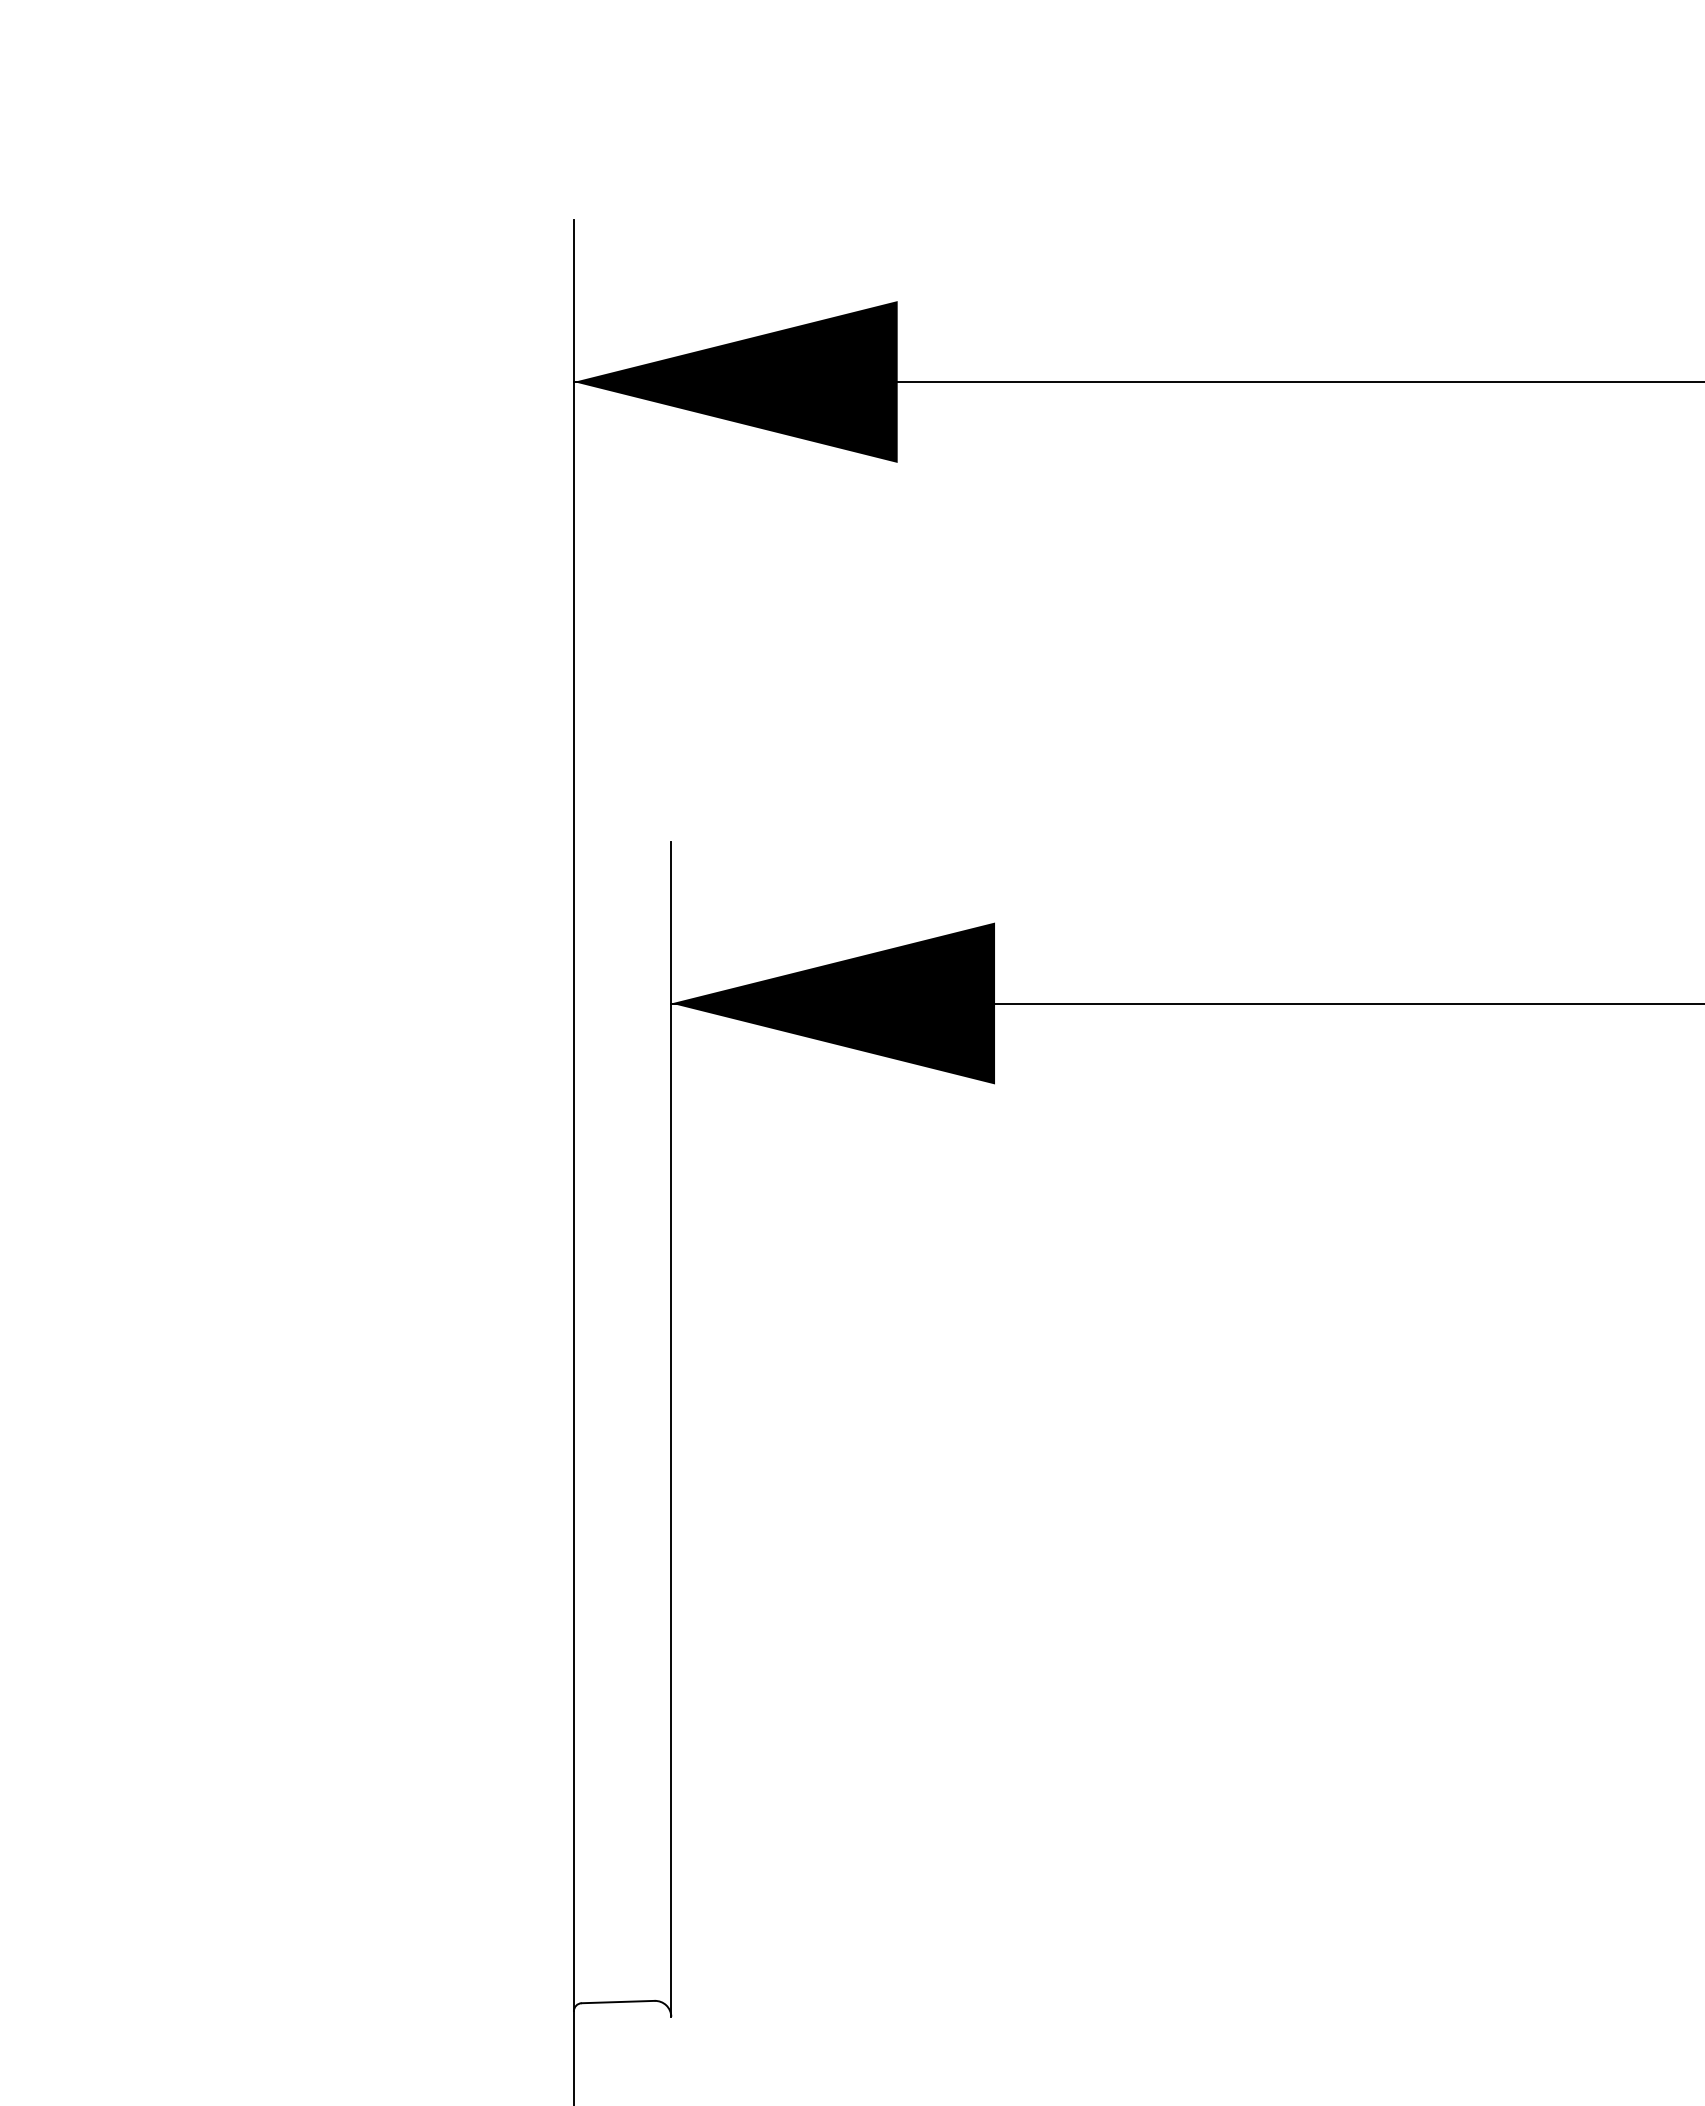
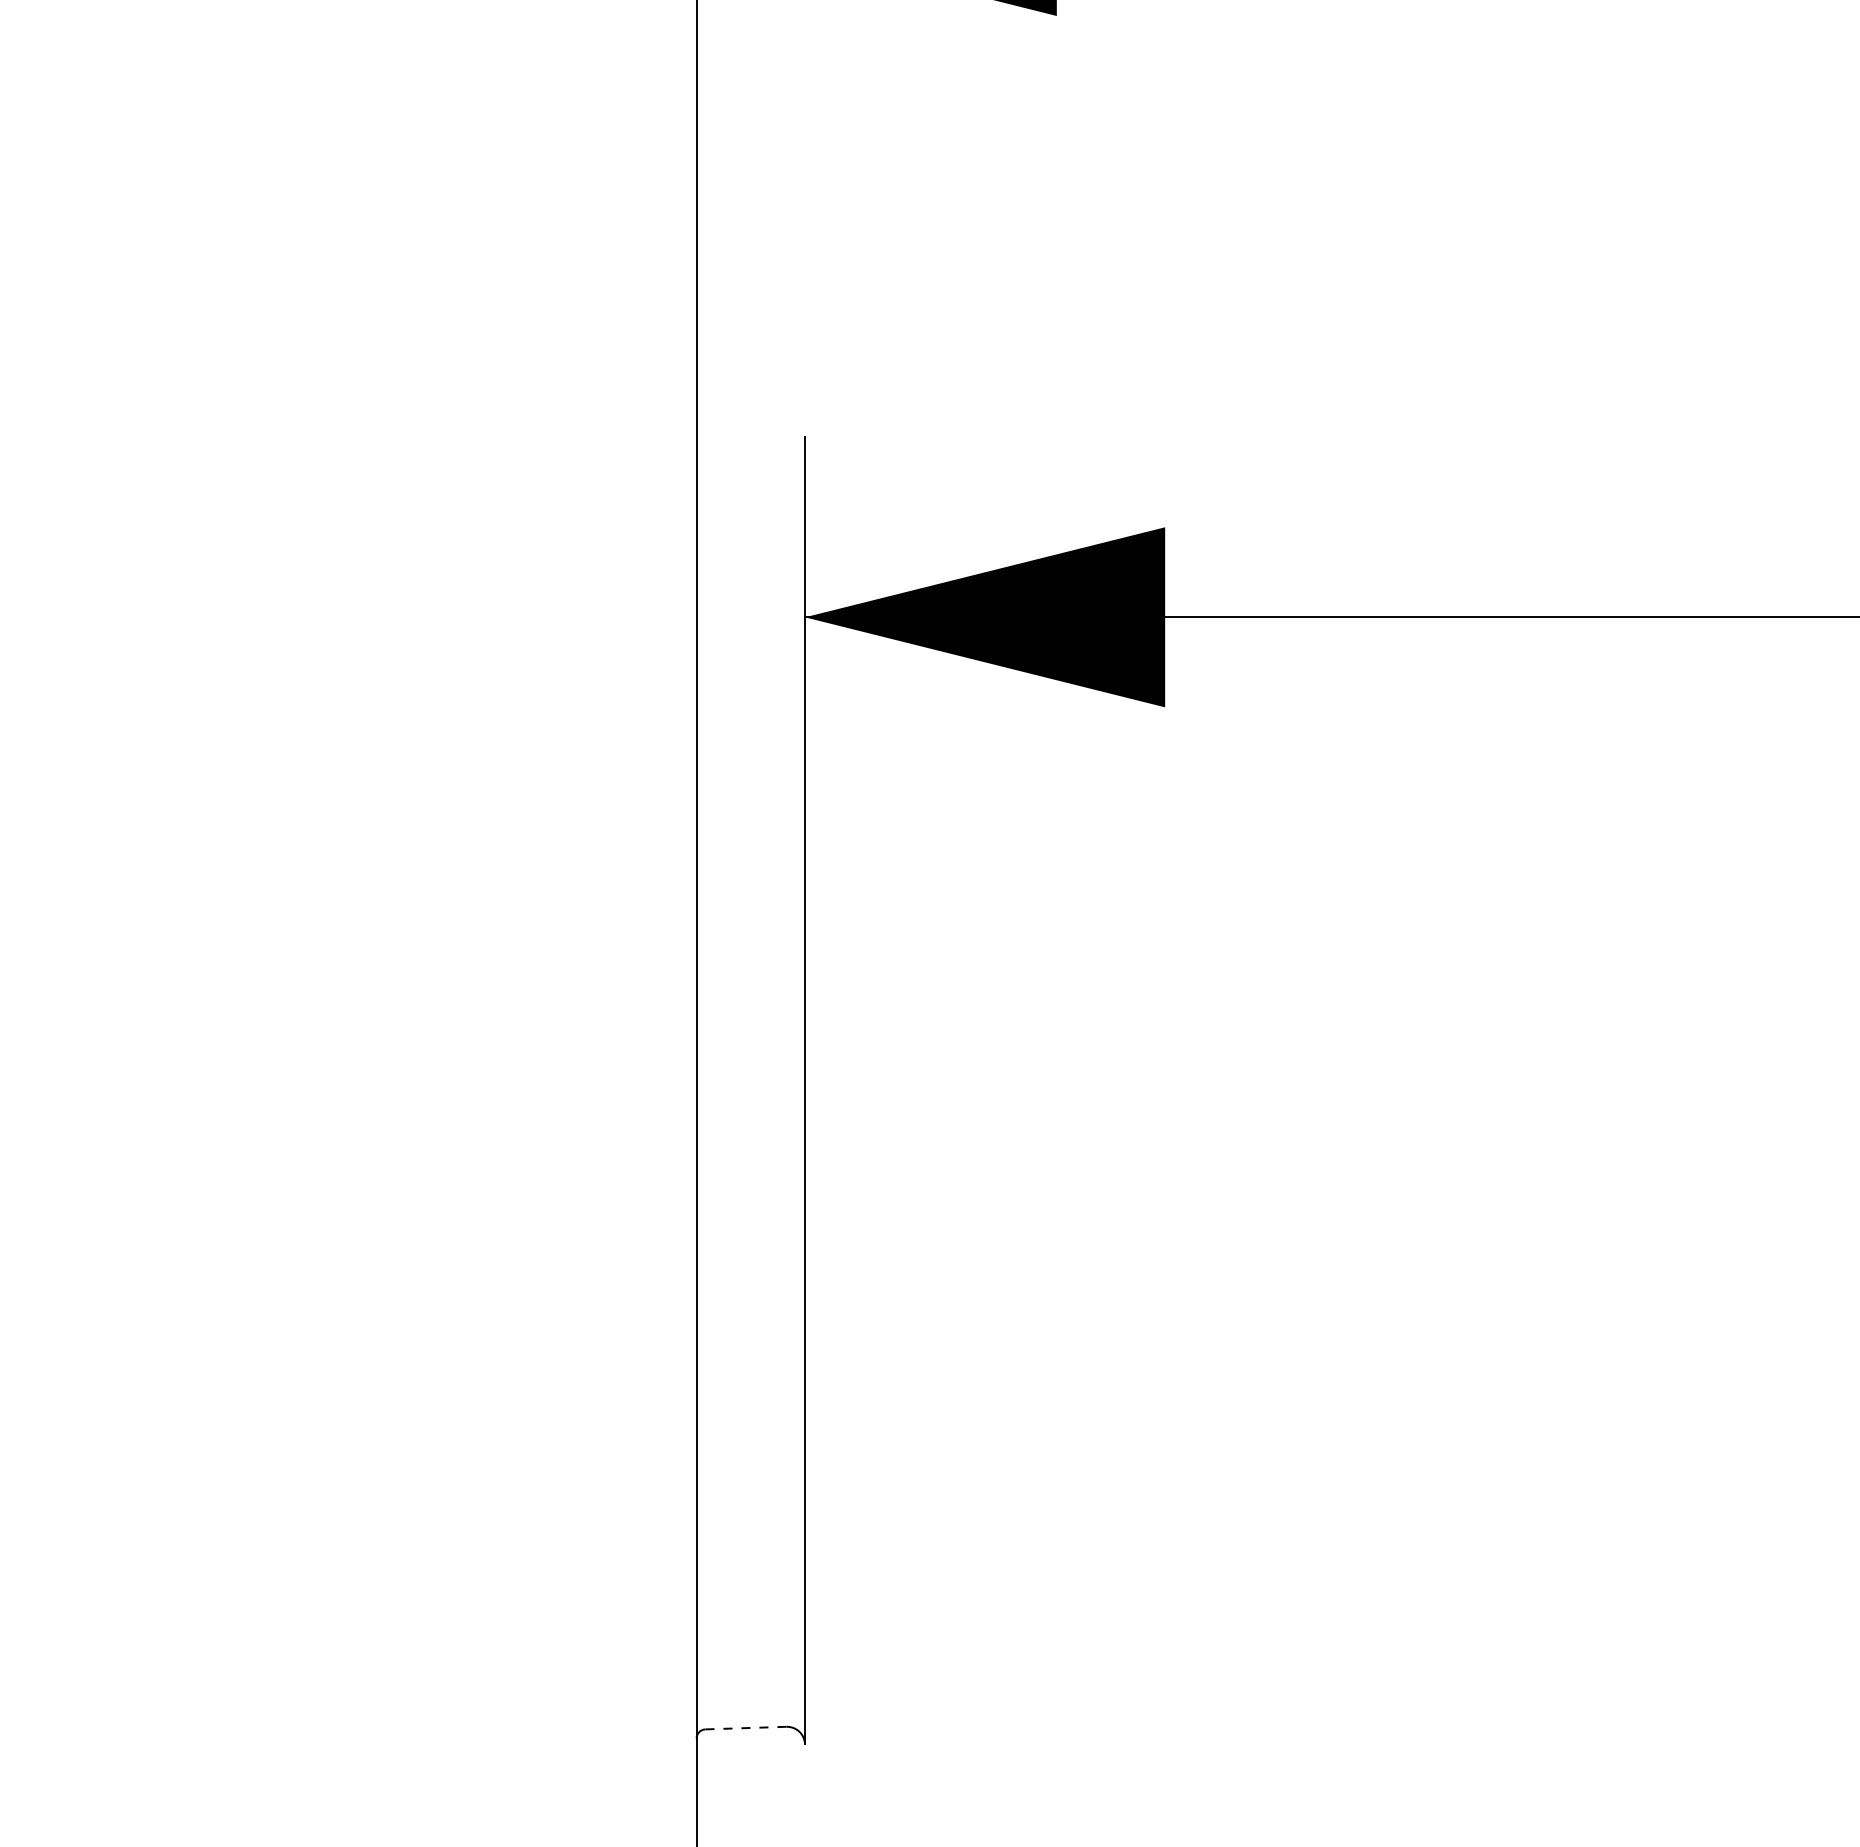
line: (617, 2002) -> (745, 1728), solid -> dashed

